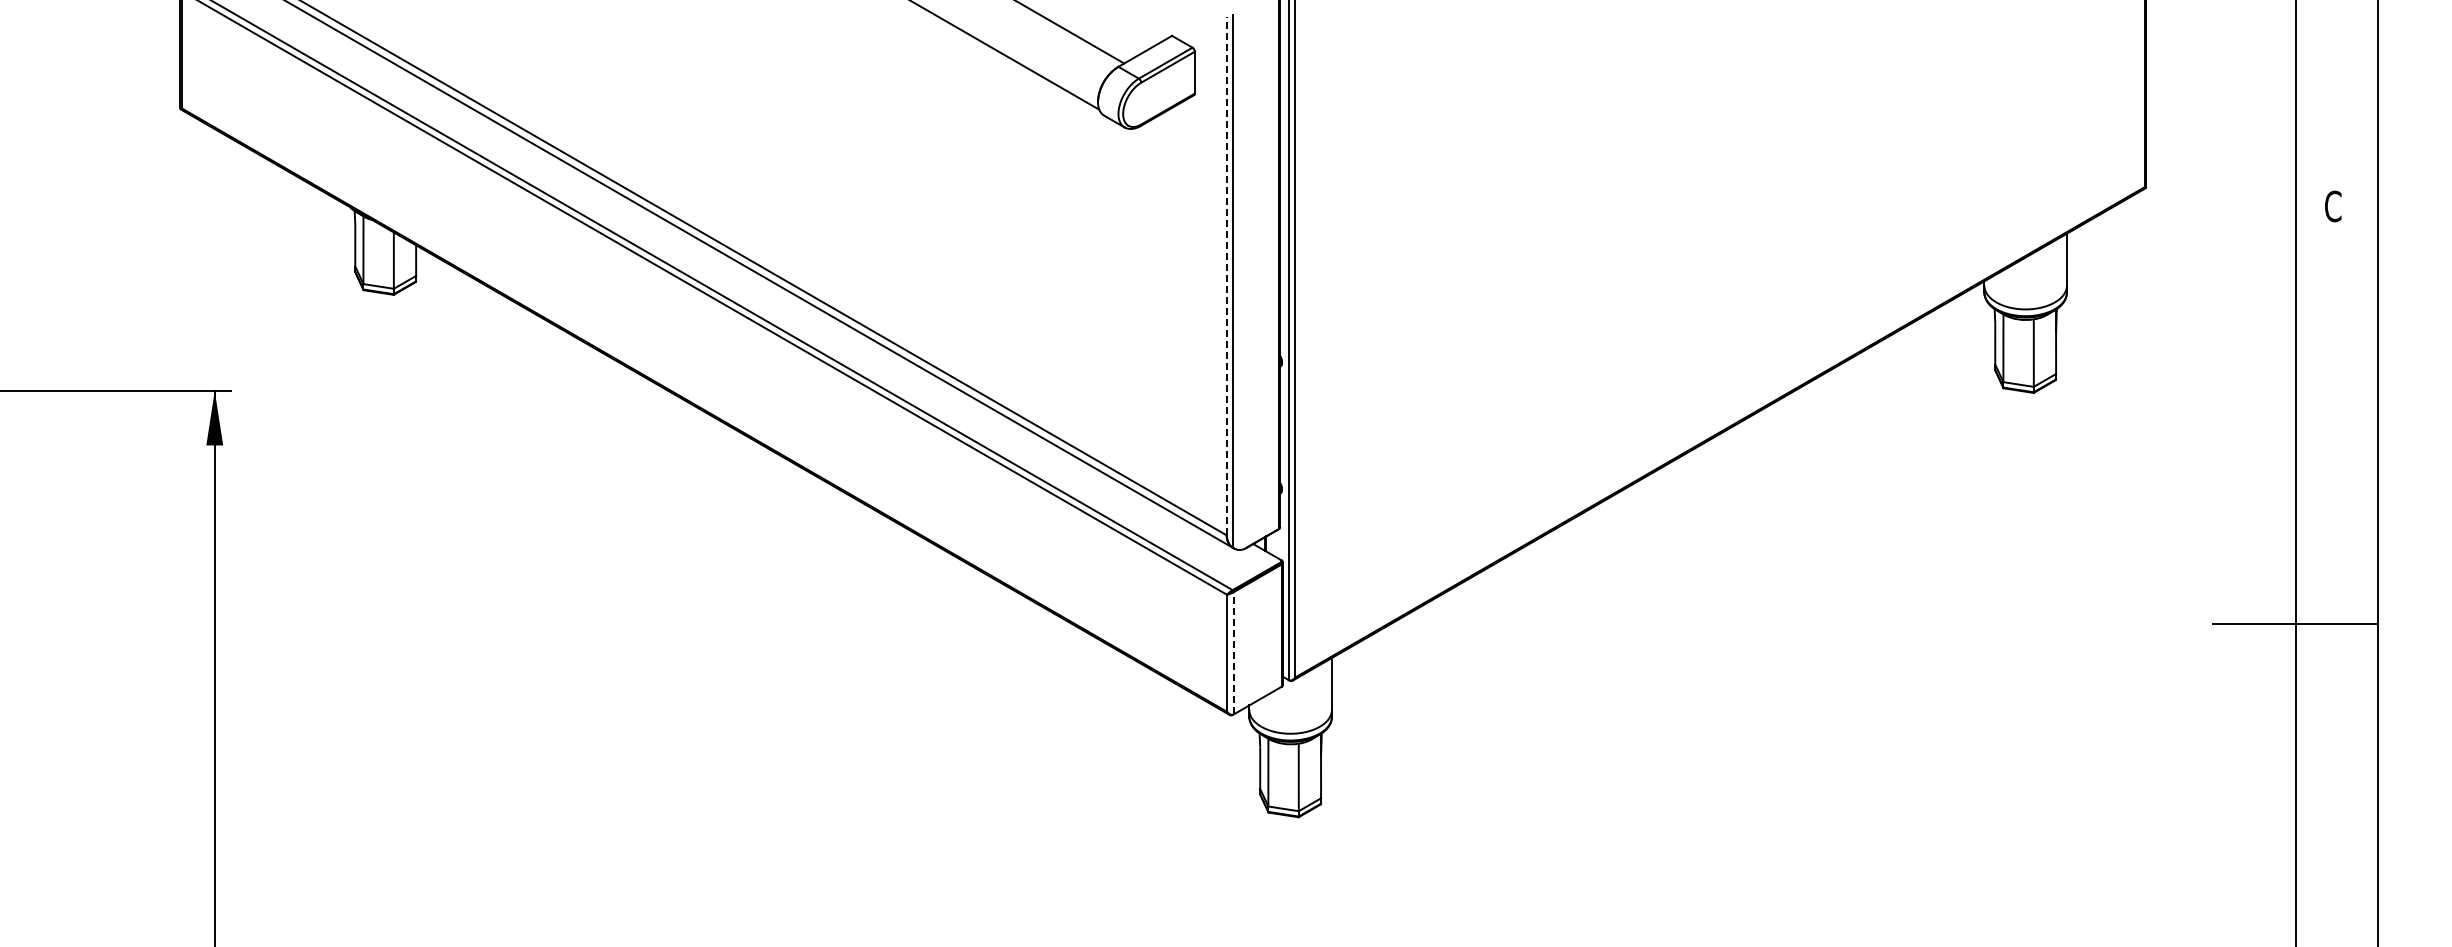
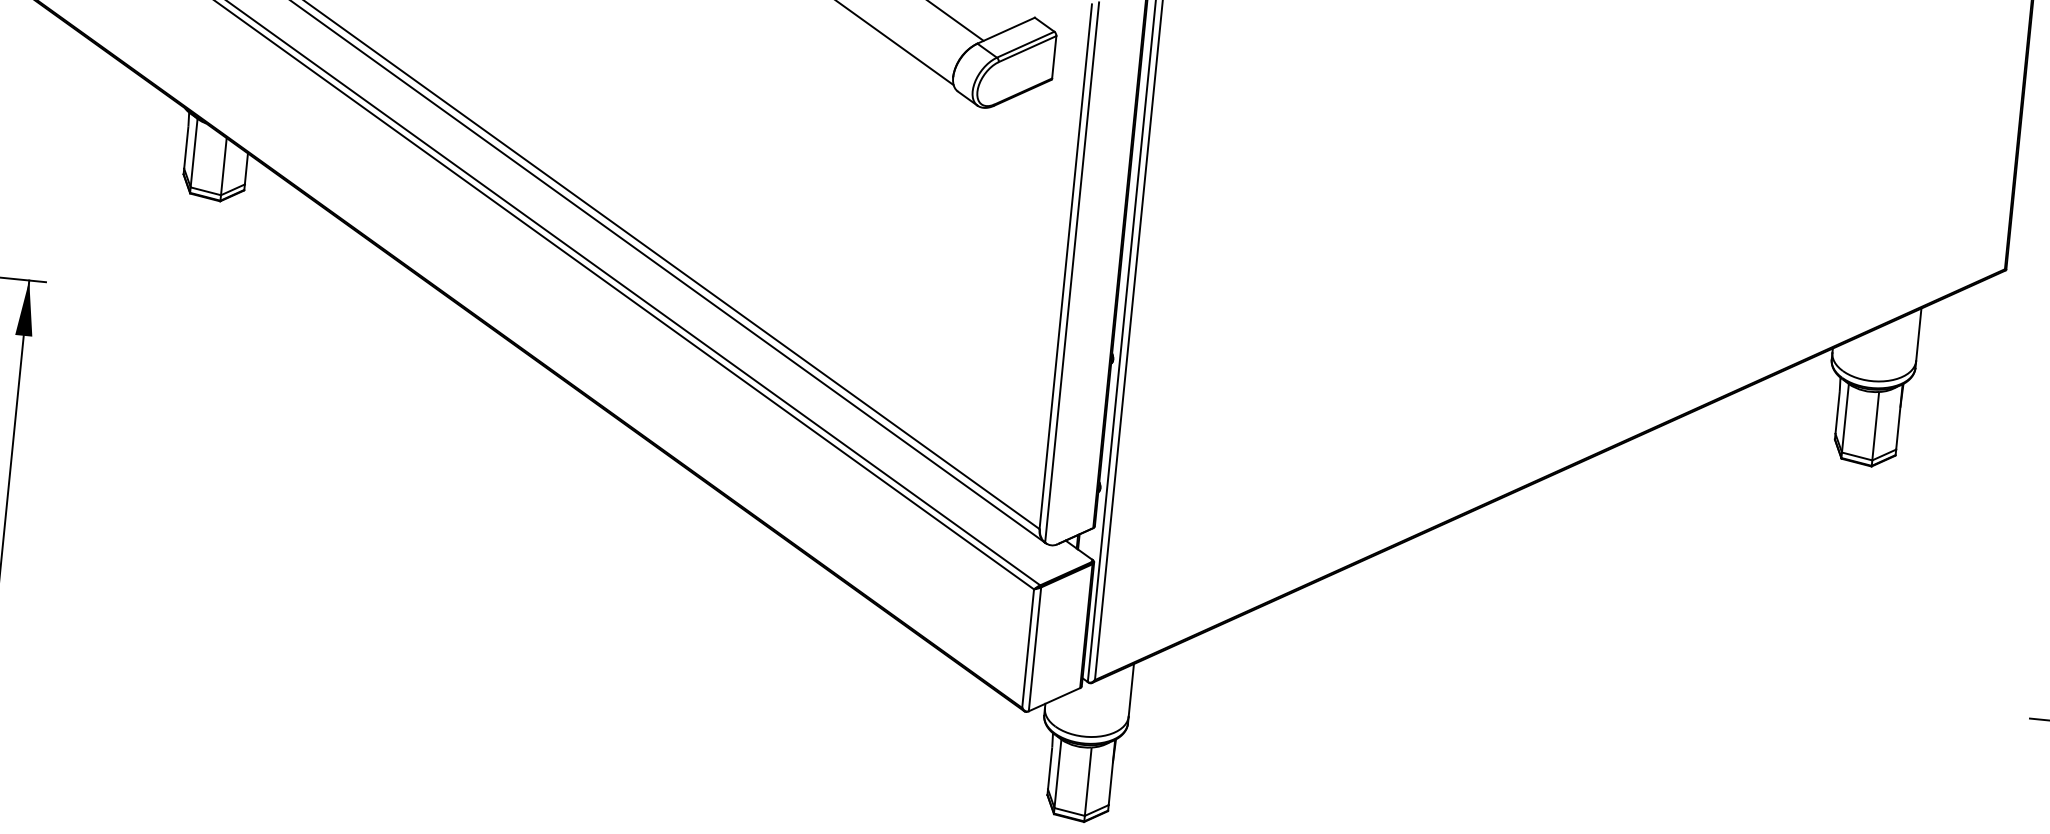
line: (1226, 275) -> (1065, 265), dashed -> solid
line: (1233, 652) -> (1034, 648), dashed -> solid

